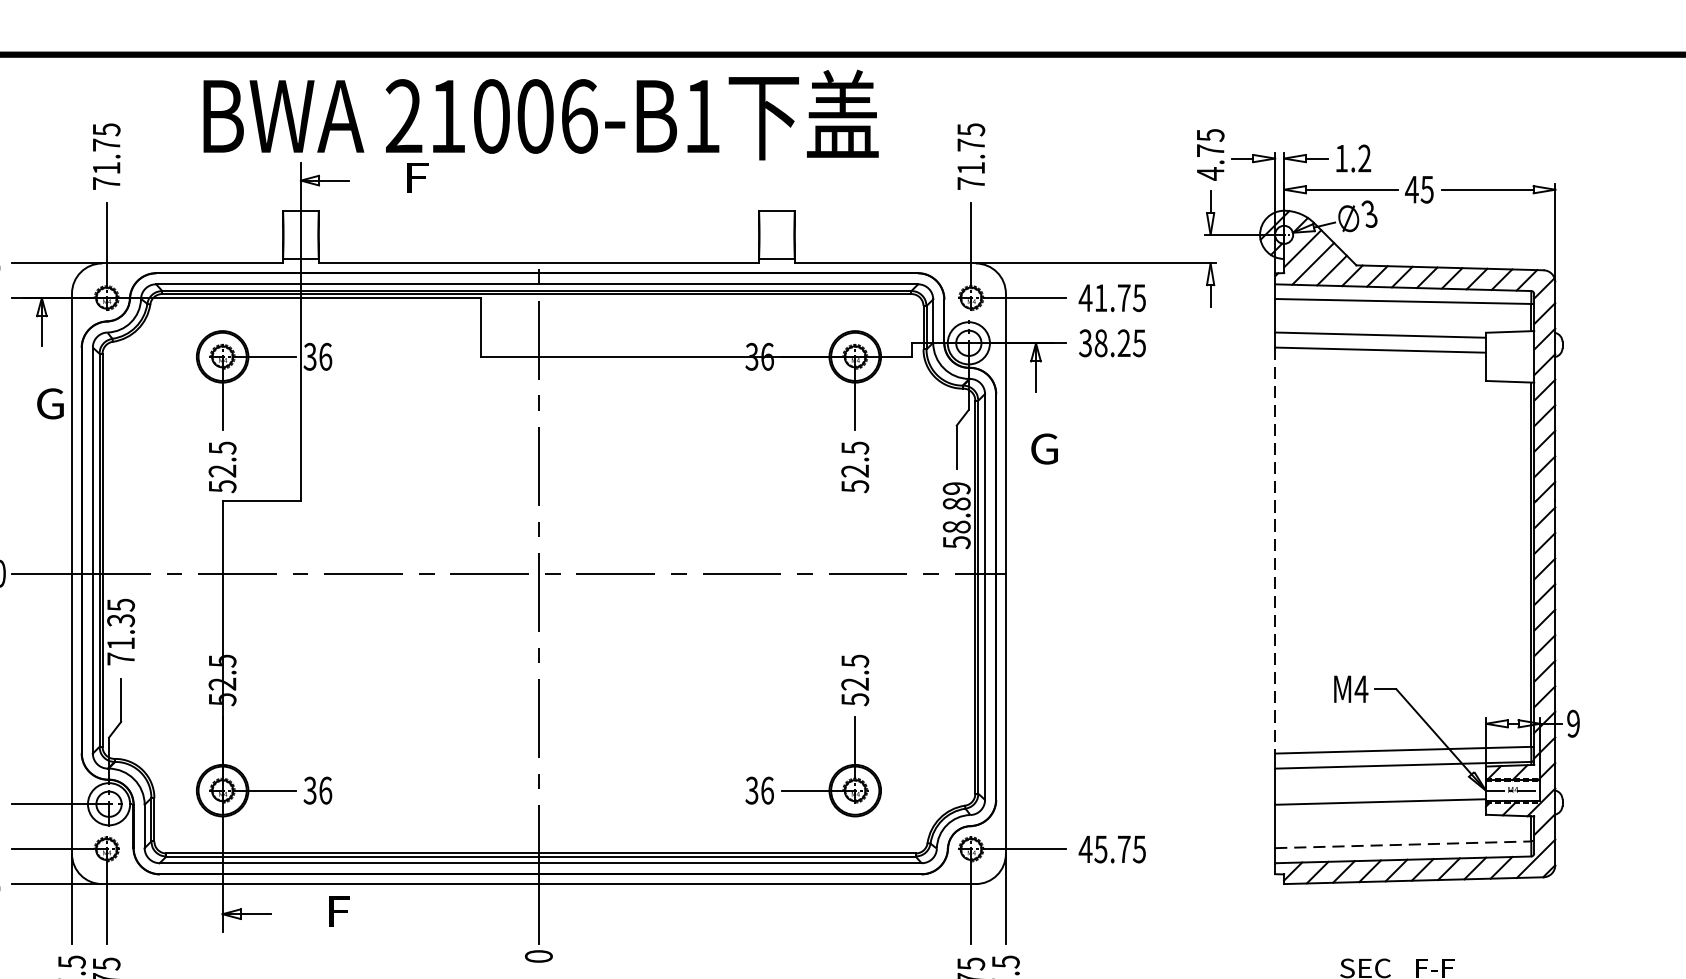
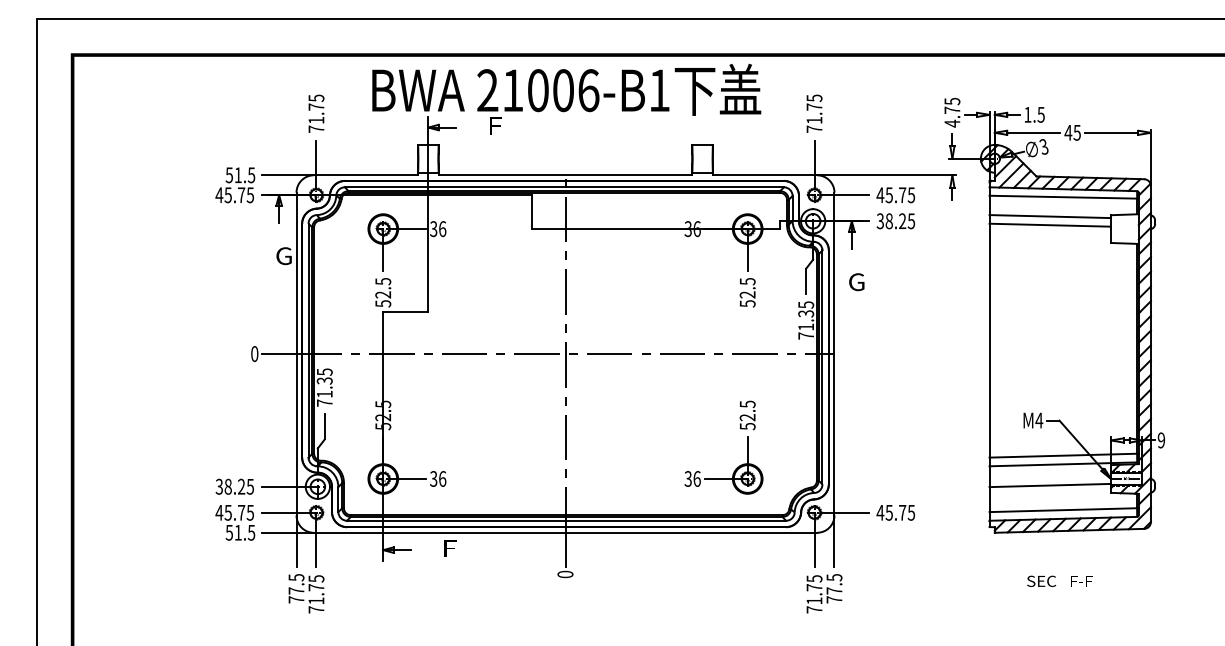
text: (1363, 157) -> (1040, 114), 1.2 -> 1.5
text: (1099, 298) -> (888, 195), 41.75 -> 45.75
text: (957, 515) -> (806, 320), 58.89 -> 71.35
line: (1275, 550) -> (989, 340), dashed -> solid
line: (1403, 845) -> (1063, 510), dashed -> solid

